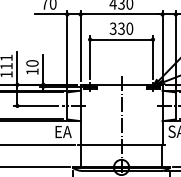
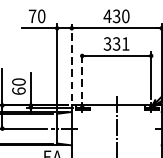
text: (129, 28) -> (125, 43), 330 -> 331
line: (80, 45) -> (71, 62), solid -> dashed
line: (90, 57) -> (82, 75), solid -> dashed
text: (32, 71) -> (18, 90), 10 -> 60

